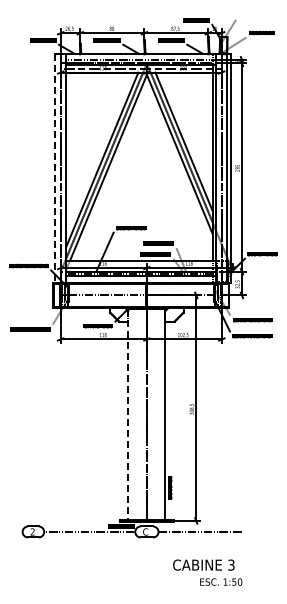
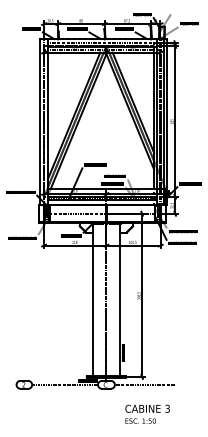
line: (55, 169) -> (40, 122), dashed -> solid
line: (128, 415) -> (93, 300), dashed -> solid
text: (221, 581) -> (140, 420), moved

